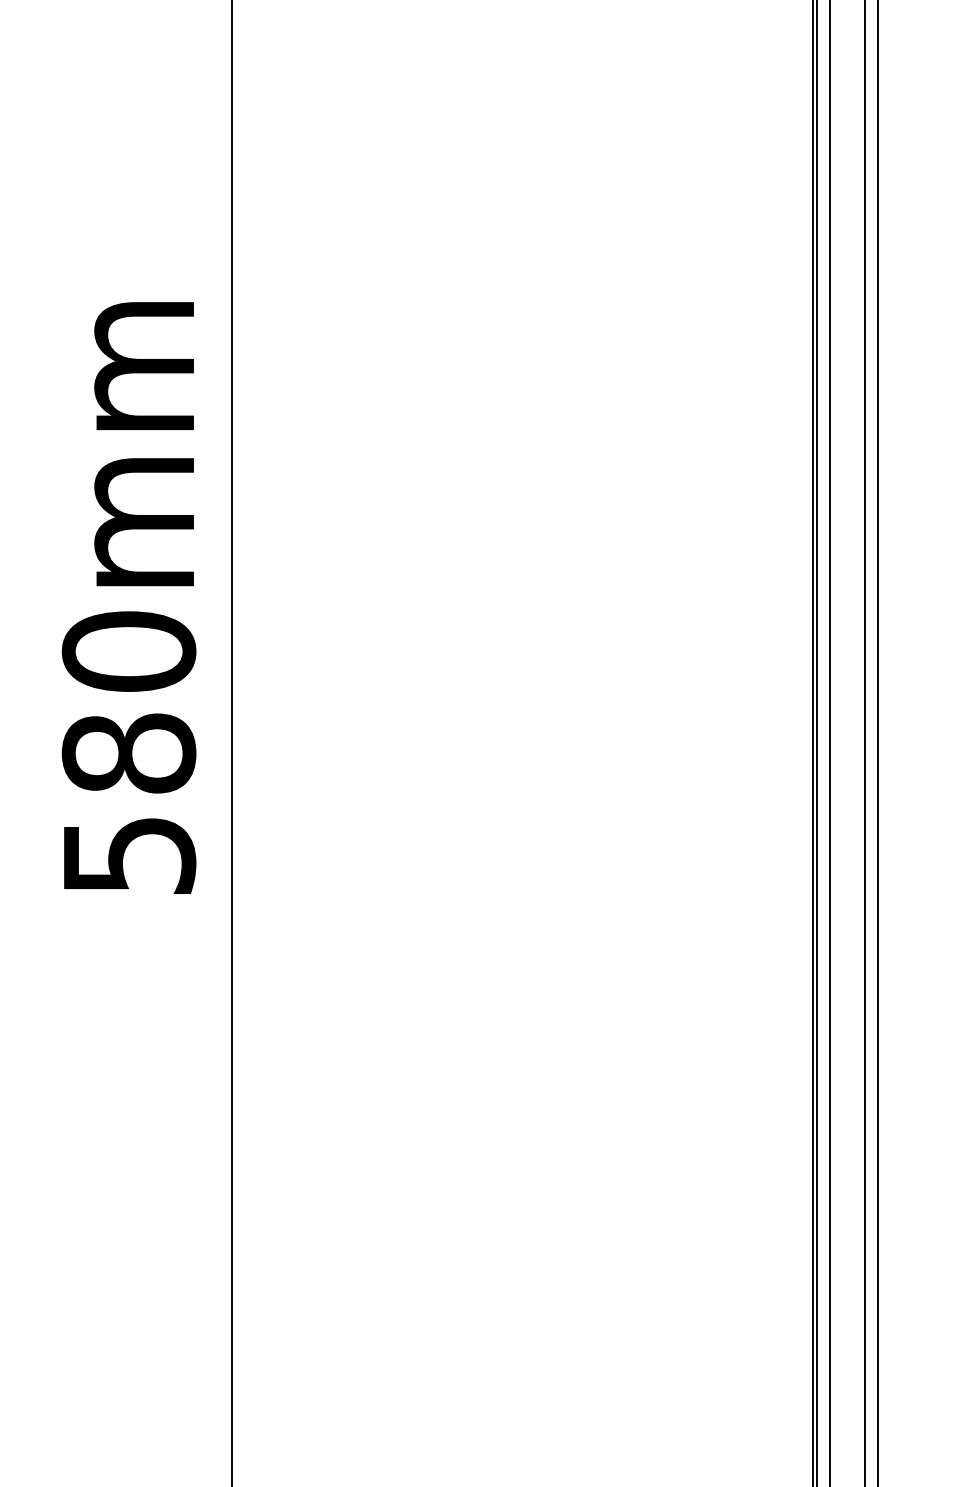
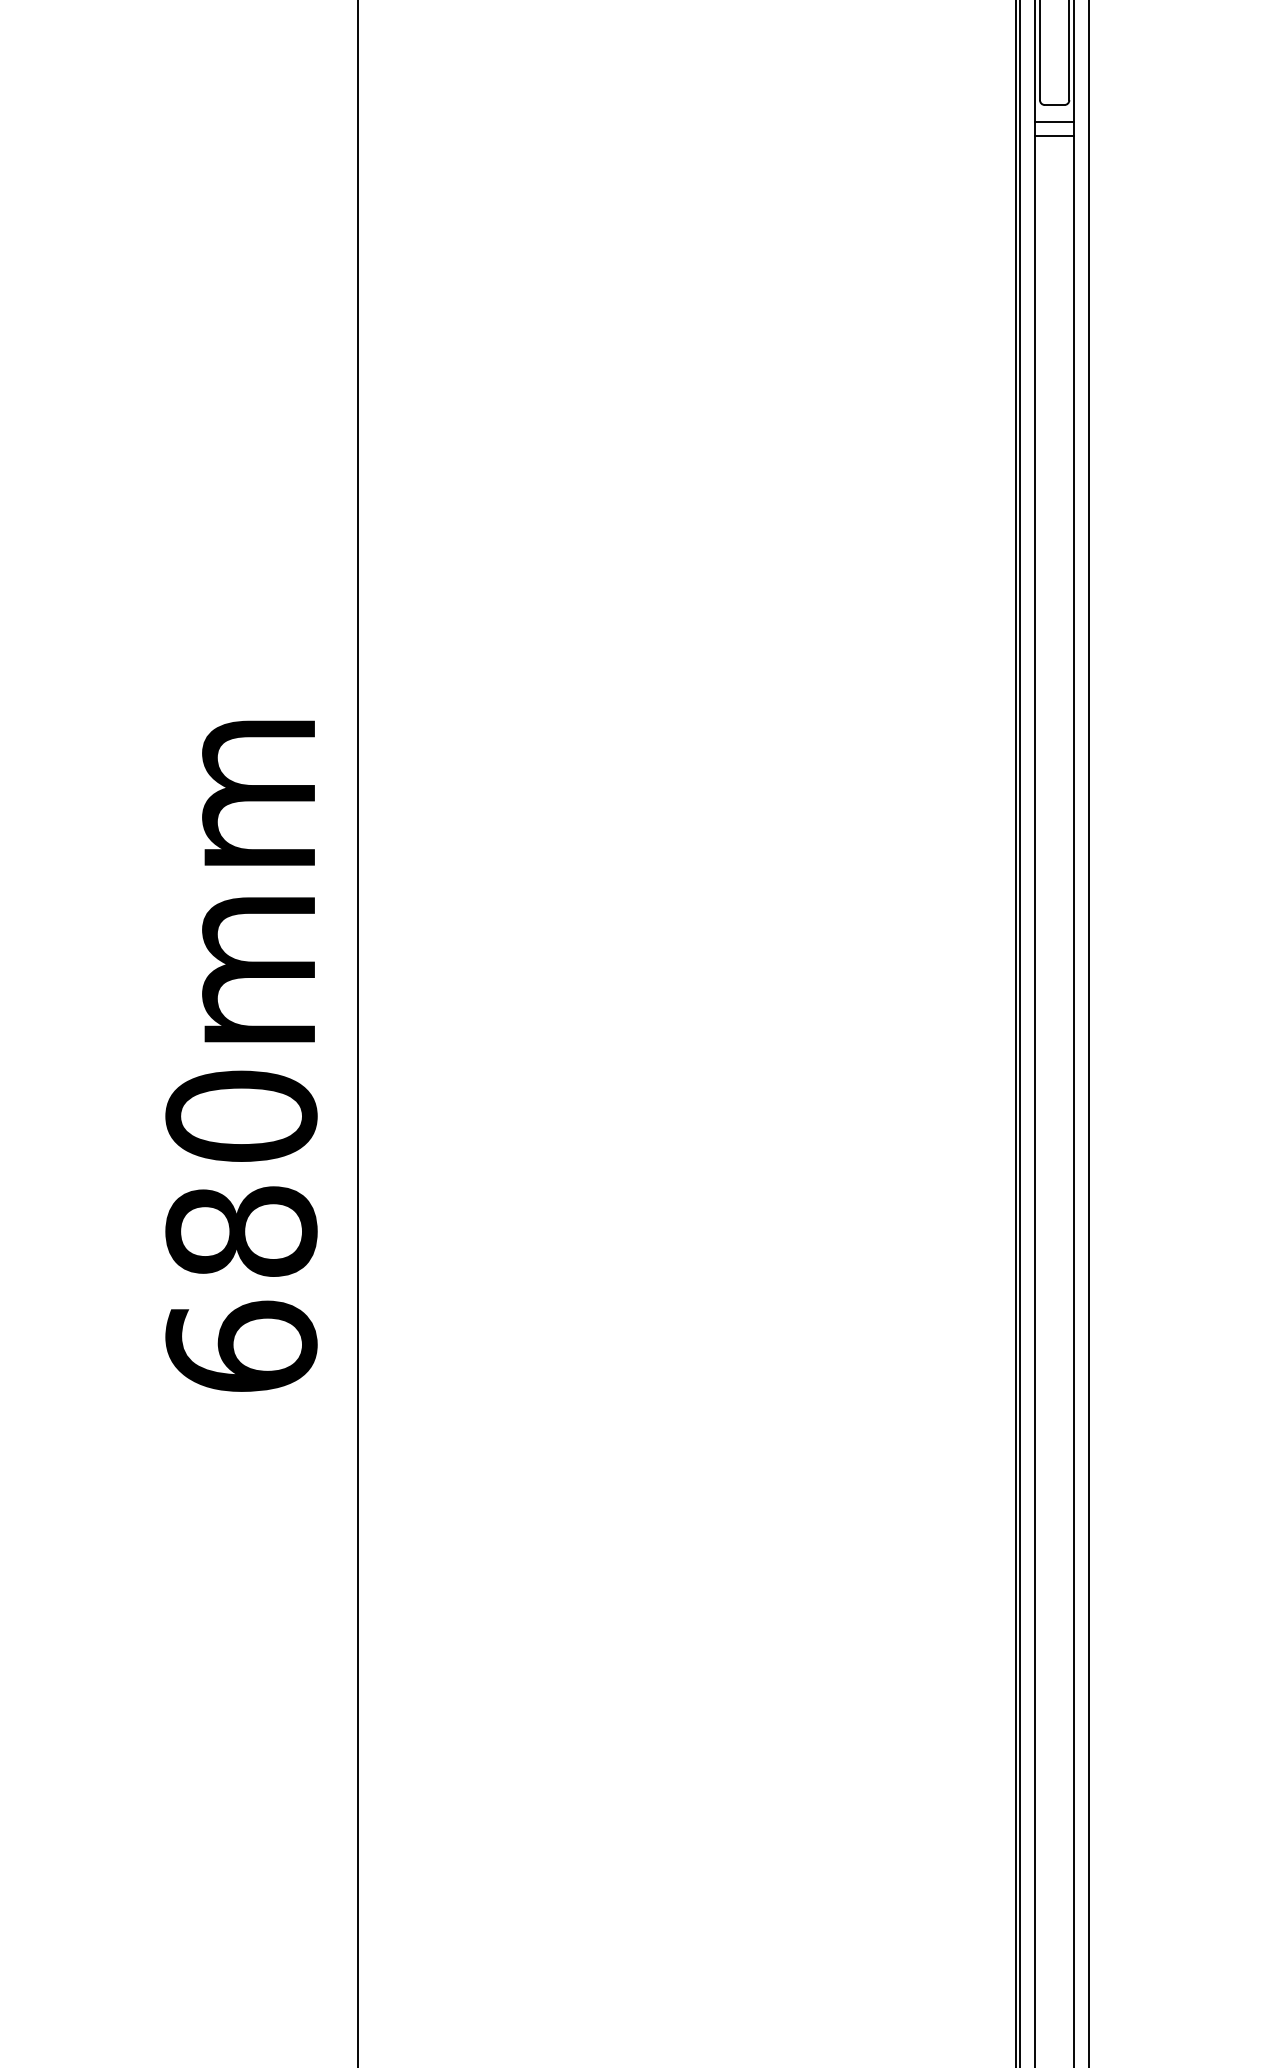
text: (129, 854) -> (241, 1345), 580mm -> 680mm

